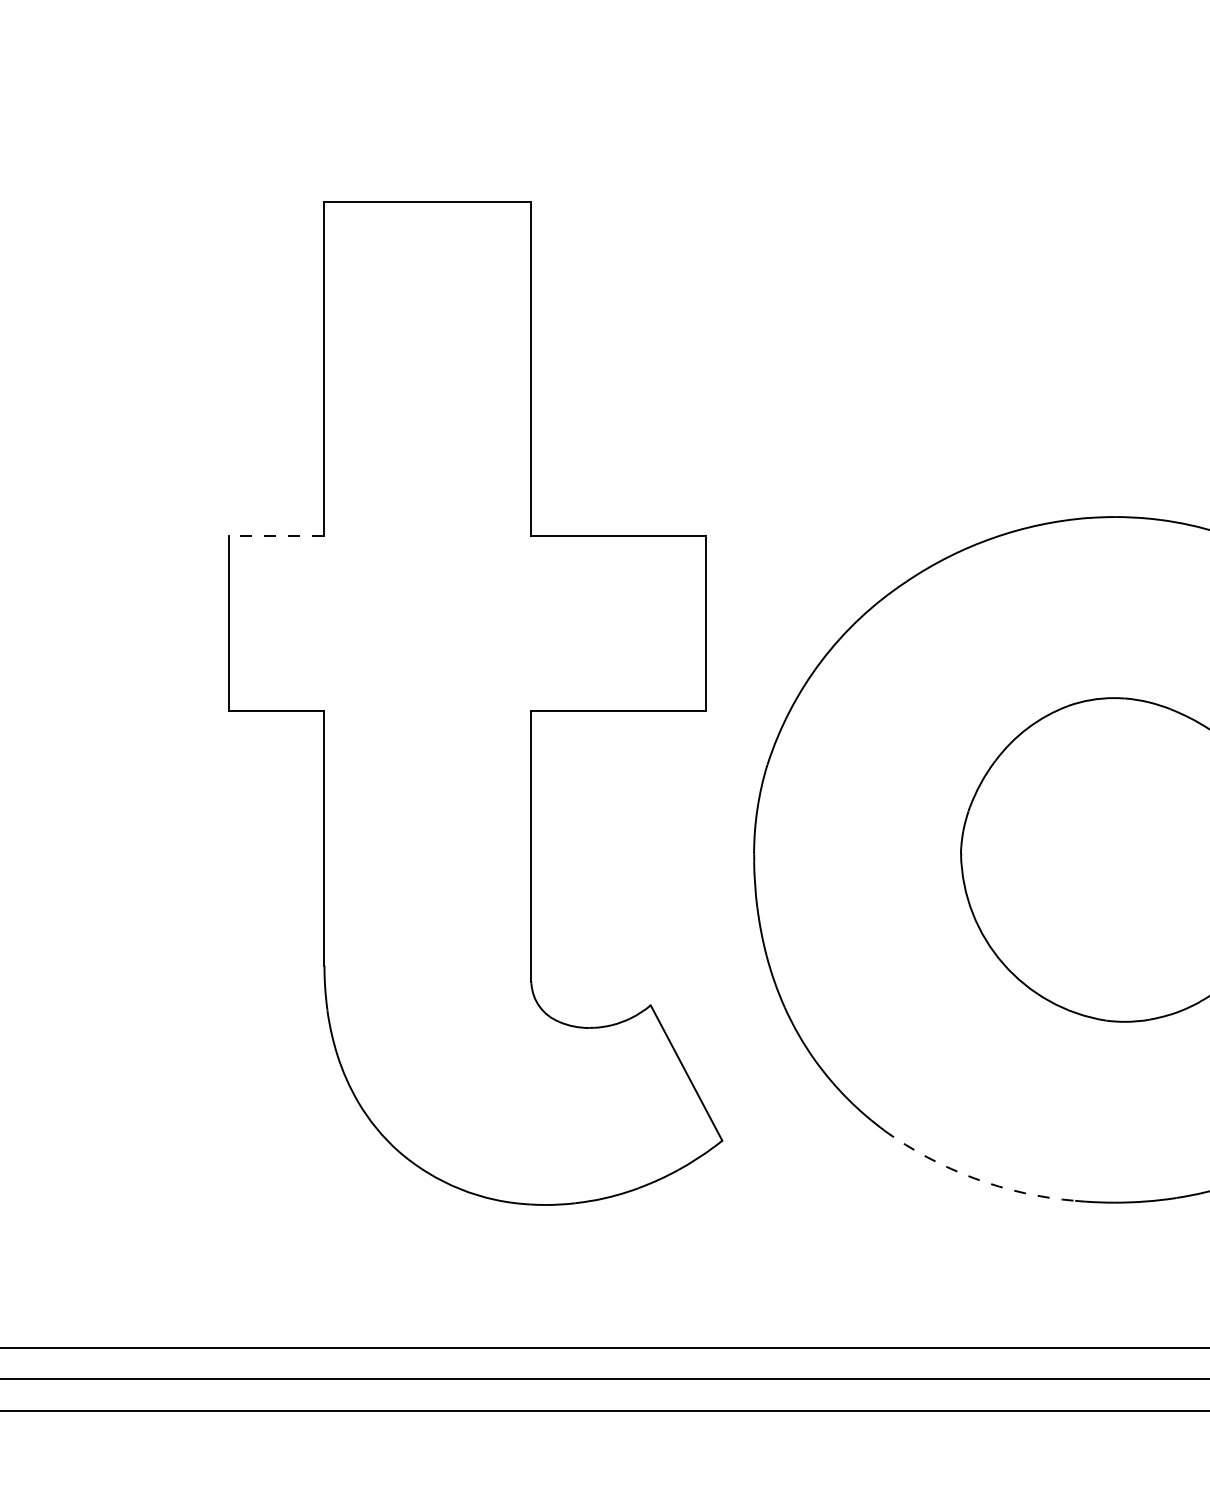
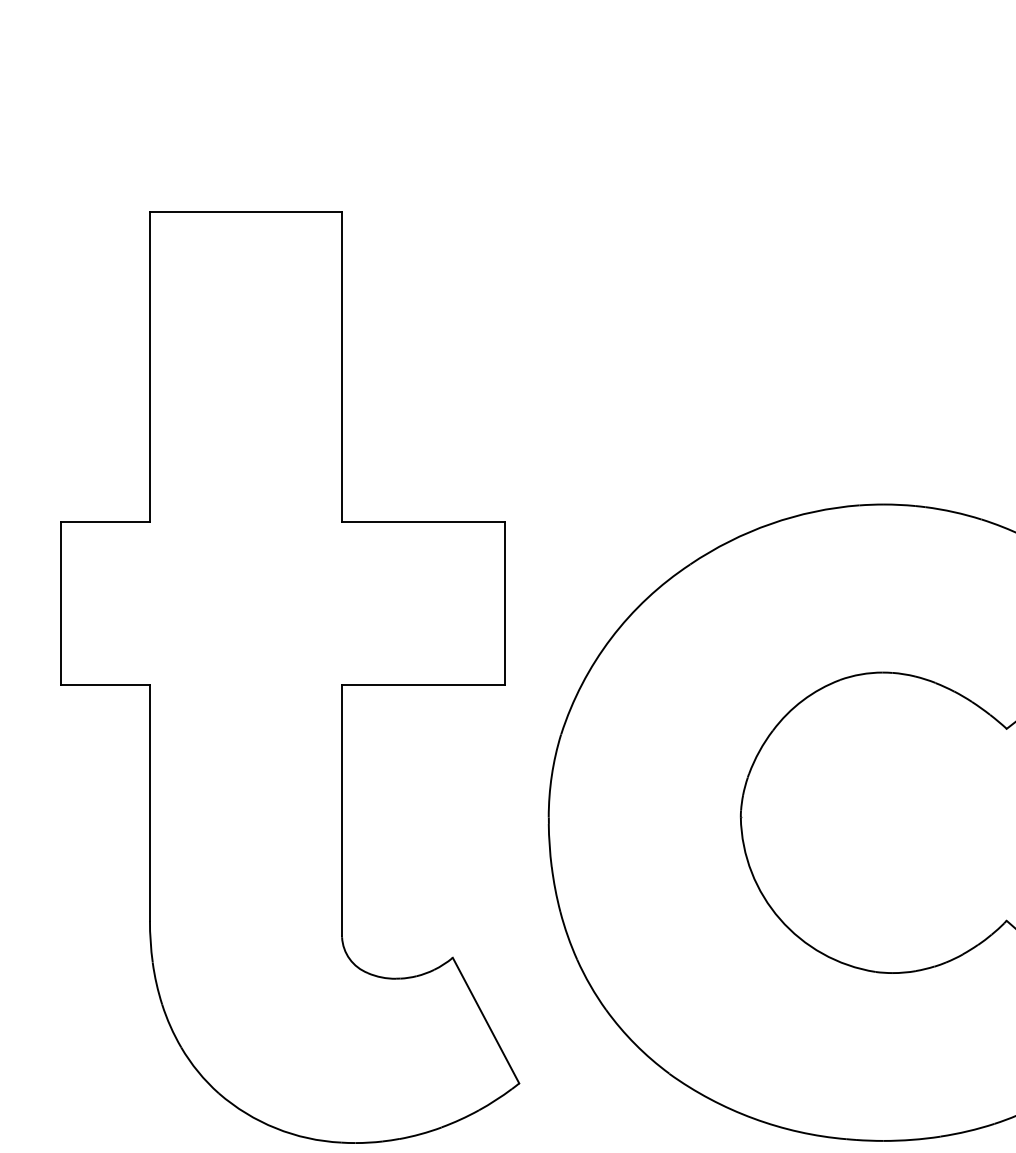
line: (276, 535) -> (105, 521), dashed -> solid
arc: (974, 1178) -> (753, 1118), dashed -> solid

